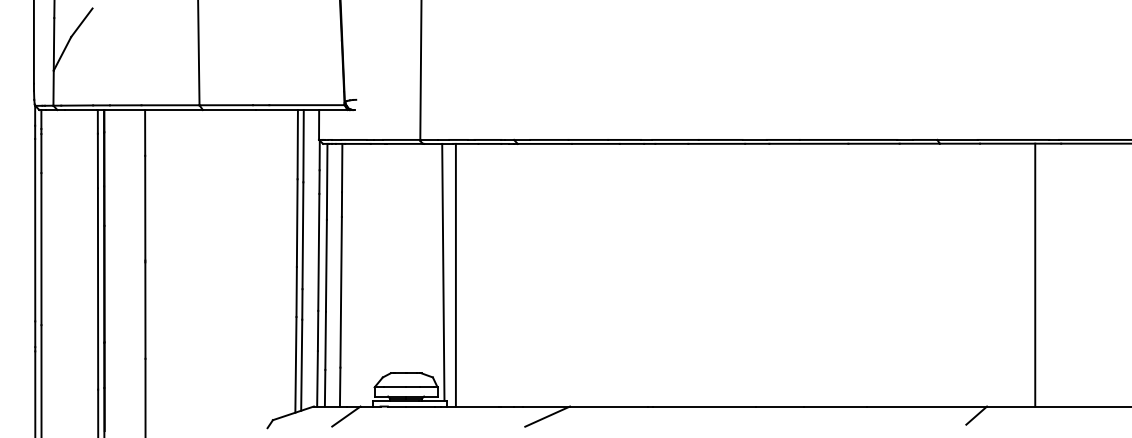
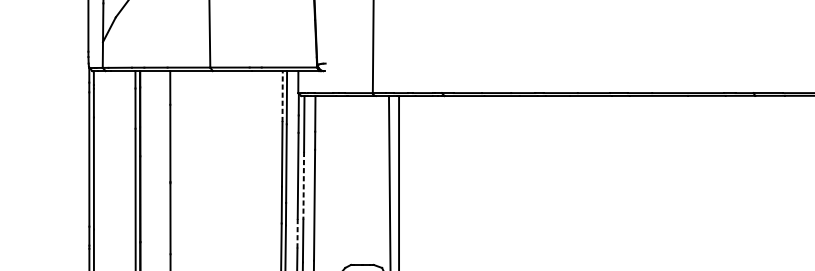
line: (297, 144) -> (282, 96), solid -> dashed
line: (326, 265) -> (303, 185), solid -> dashed
line: (318, 331) -> (297, 234), solid -> dashed

